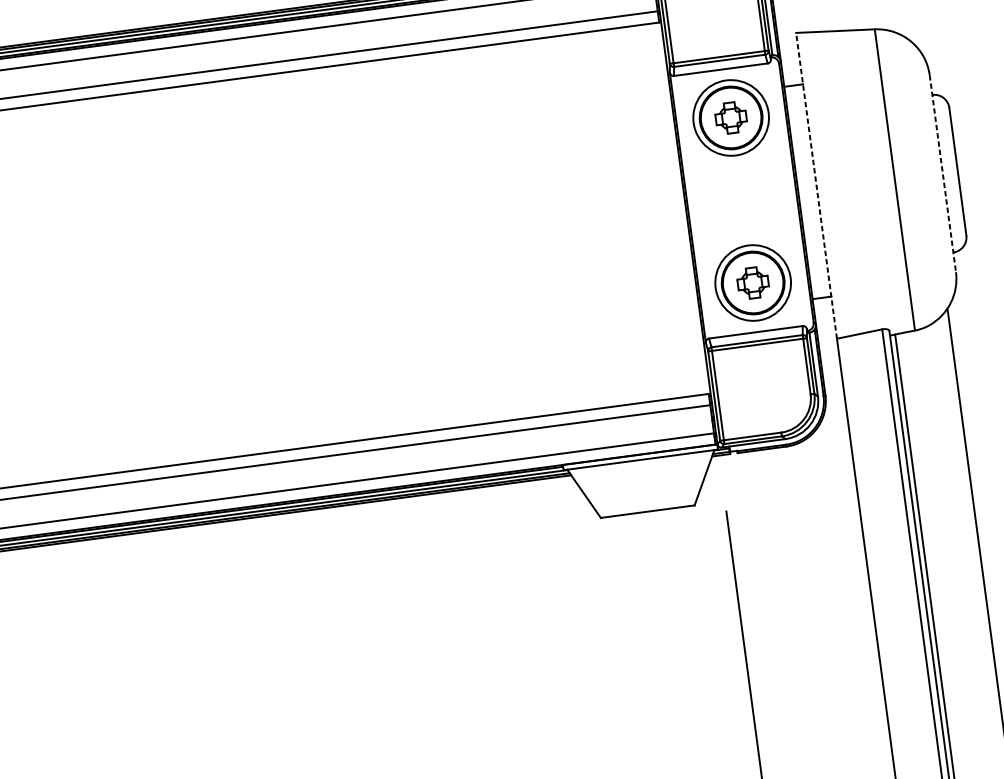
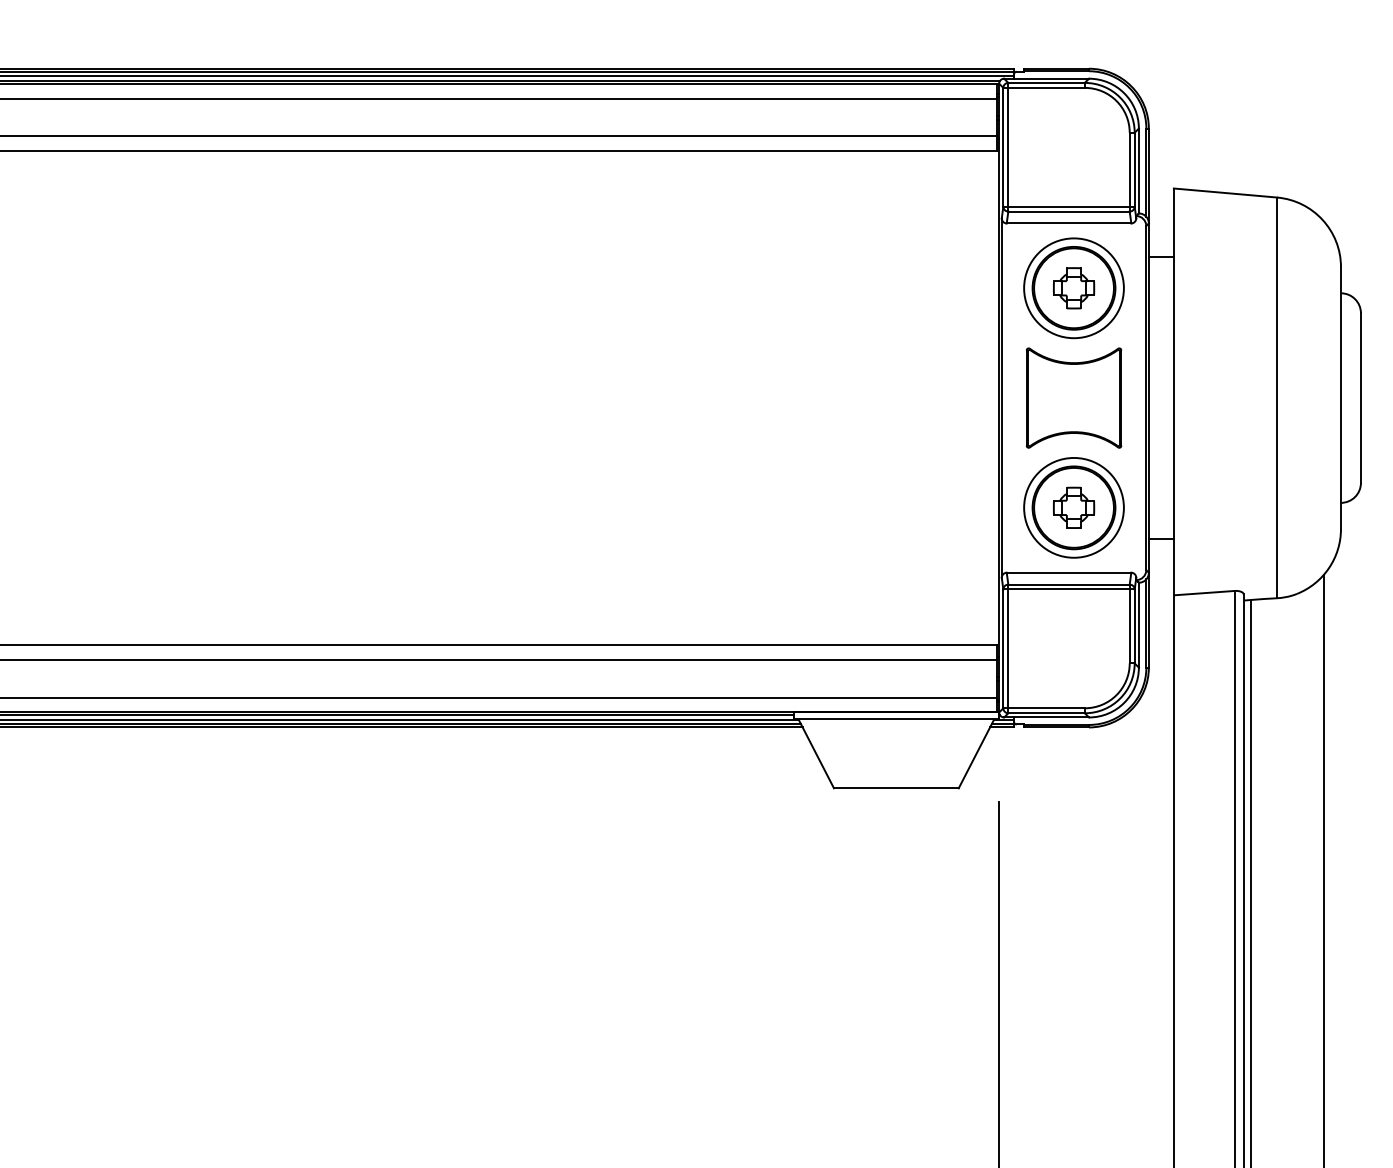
line: (942, 174) -> (1340, 398), dashed -> solid
line: (816, 185) -> (1173, 391), dashed -> solid
part: (741, 200) -> (1073, 397), added

